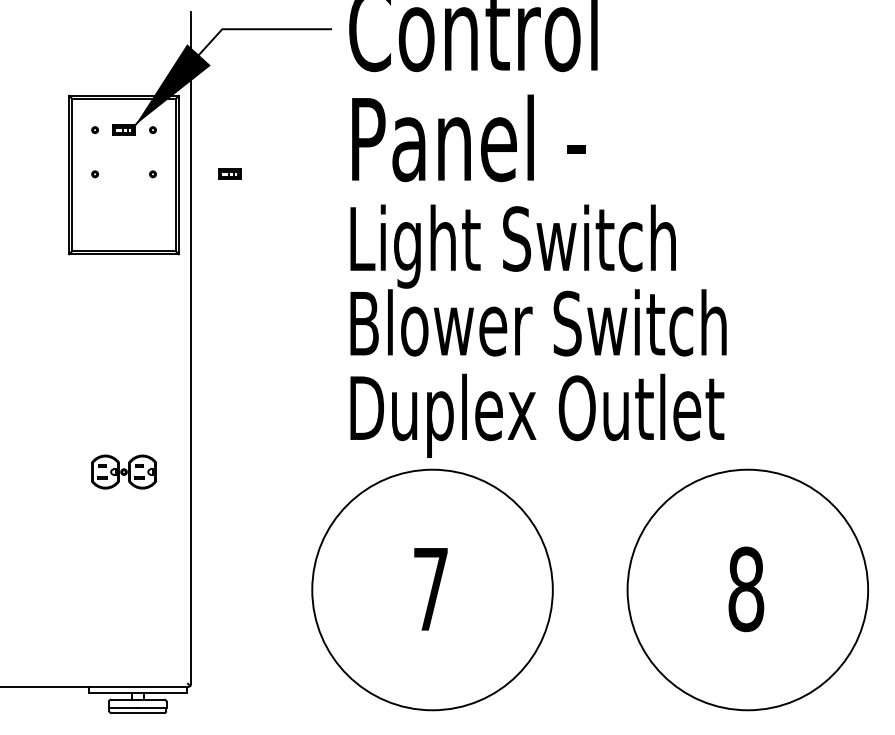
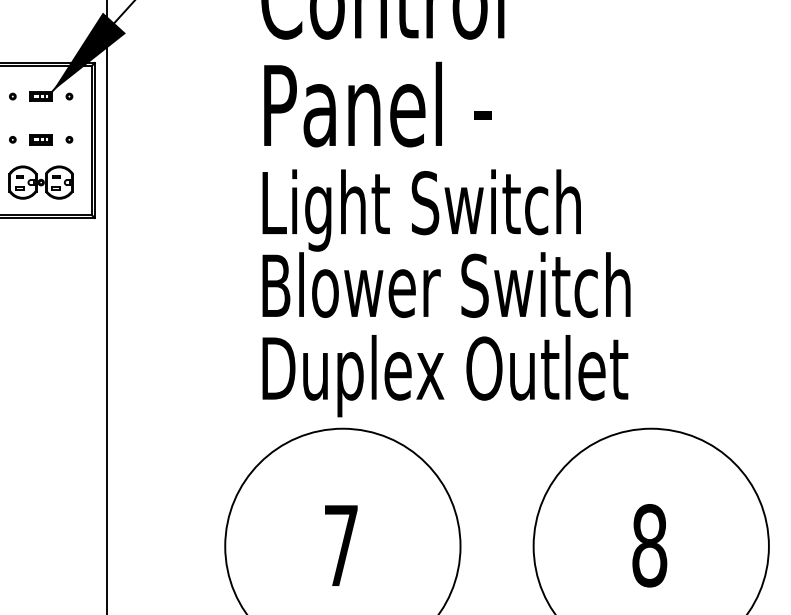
part: (229, 173) -> (40, 139), moved
part: (123, 471) -> (40, 182), moved

